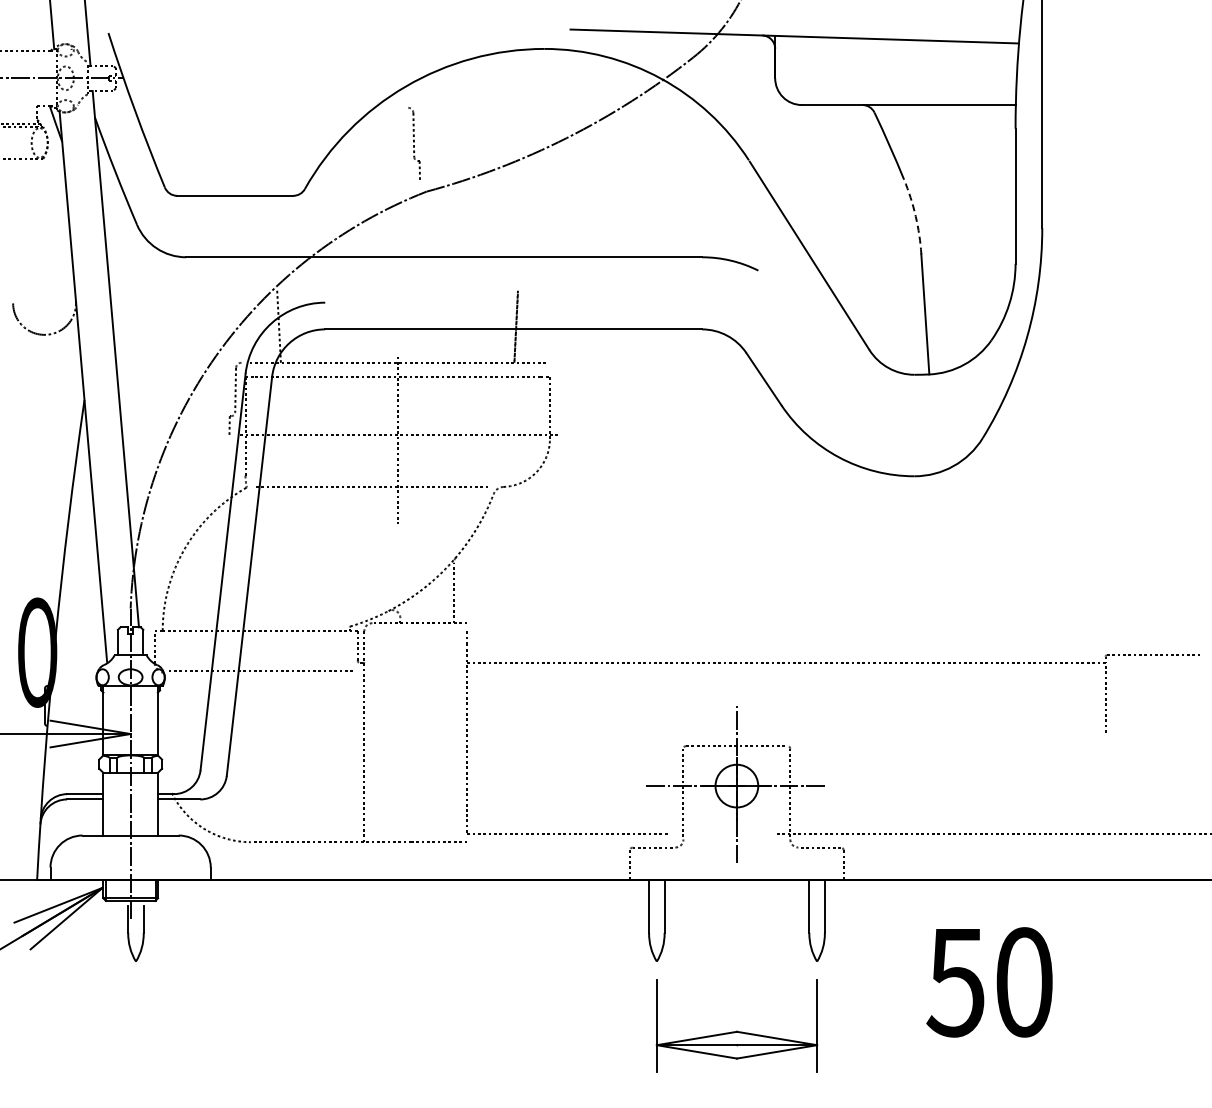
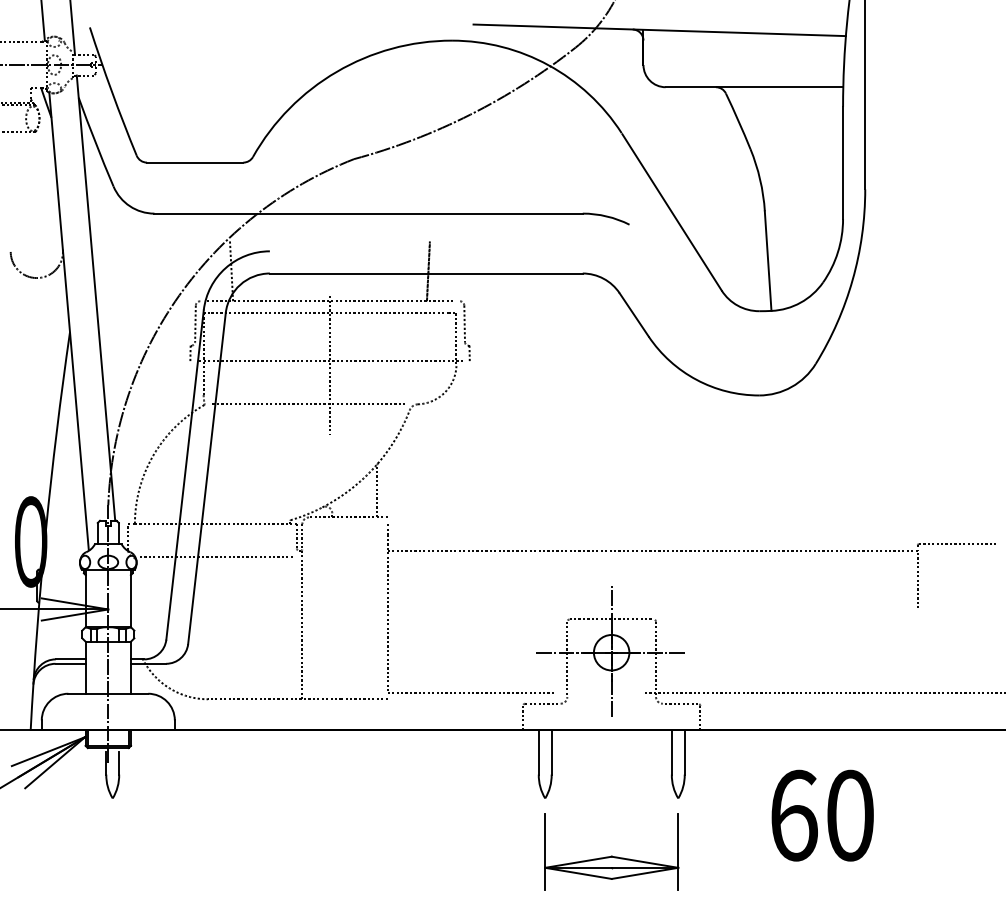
part: (414, 143) -> (465, 330), moved
arc: (915, 216) -> (759, 179), dashed -> solid
text: (955, 982) -> (793, 815), 50 -> 60

